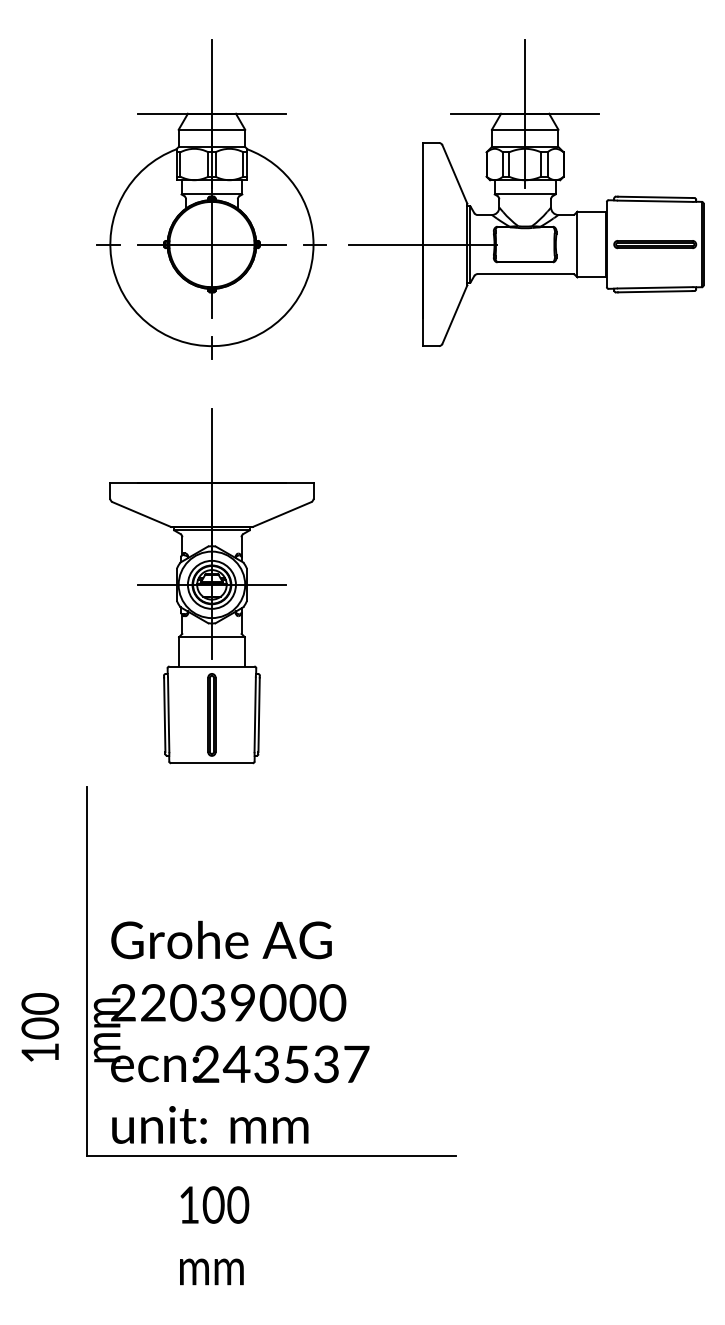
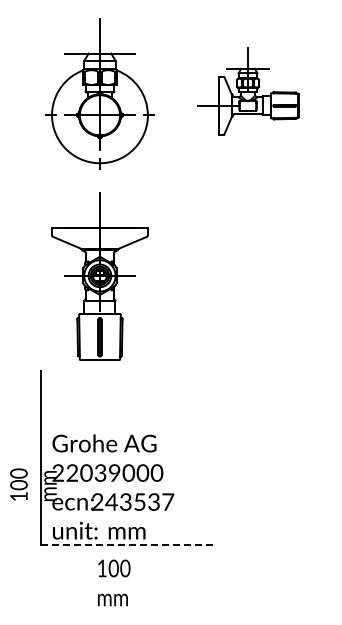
part: (526, 194) -> (248, 91), size x0.6
line: (272, 1156) -> (128, 545), solid -> dashed
text: (215, 1234) -> (114, 582), moved

